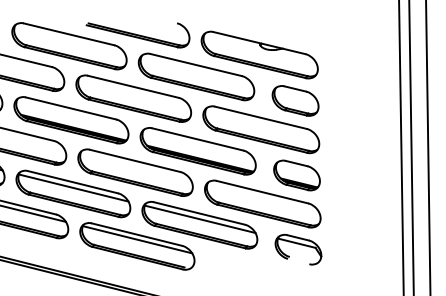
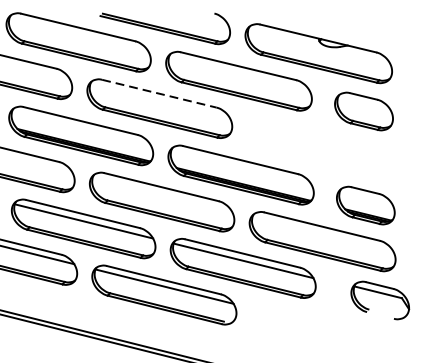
line: (133, 86) -> (159, 93), solid -> dashed
part: (261, 129) -> (320, 147), removed
part: (298, 249) -> (380, 300), moved

